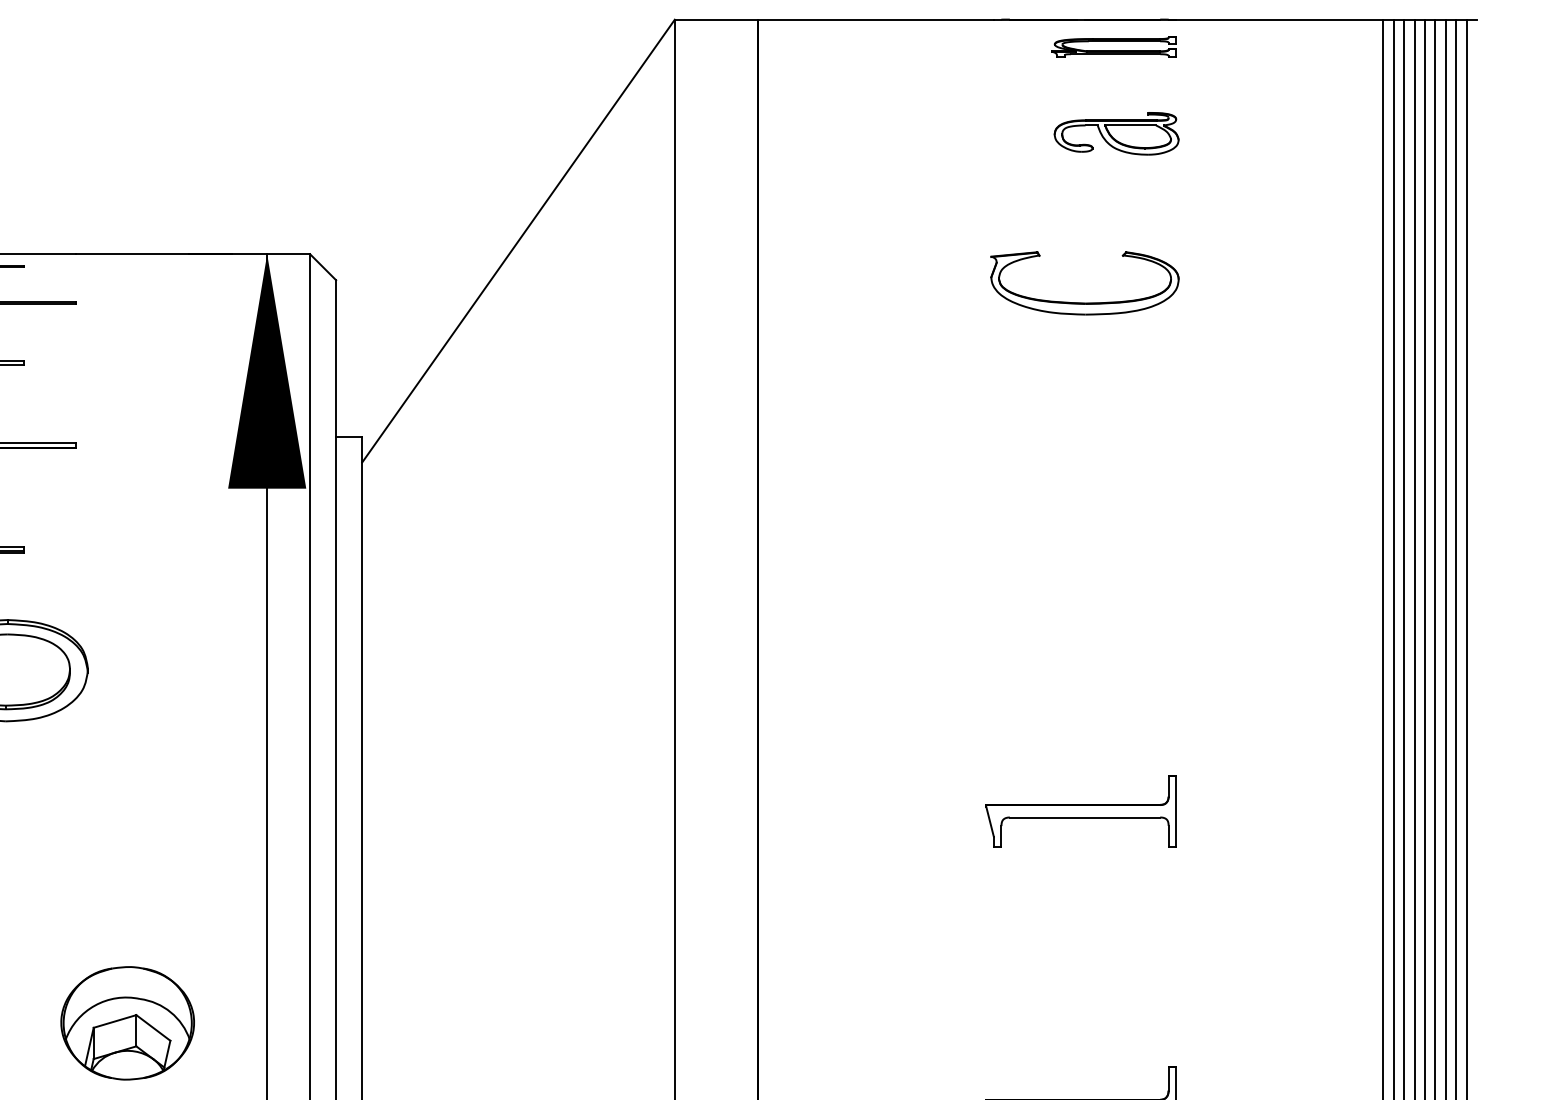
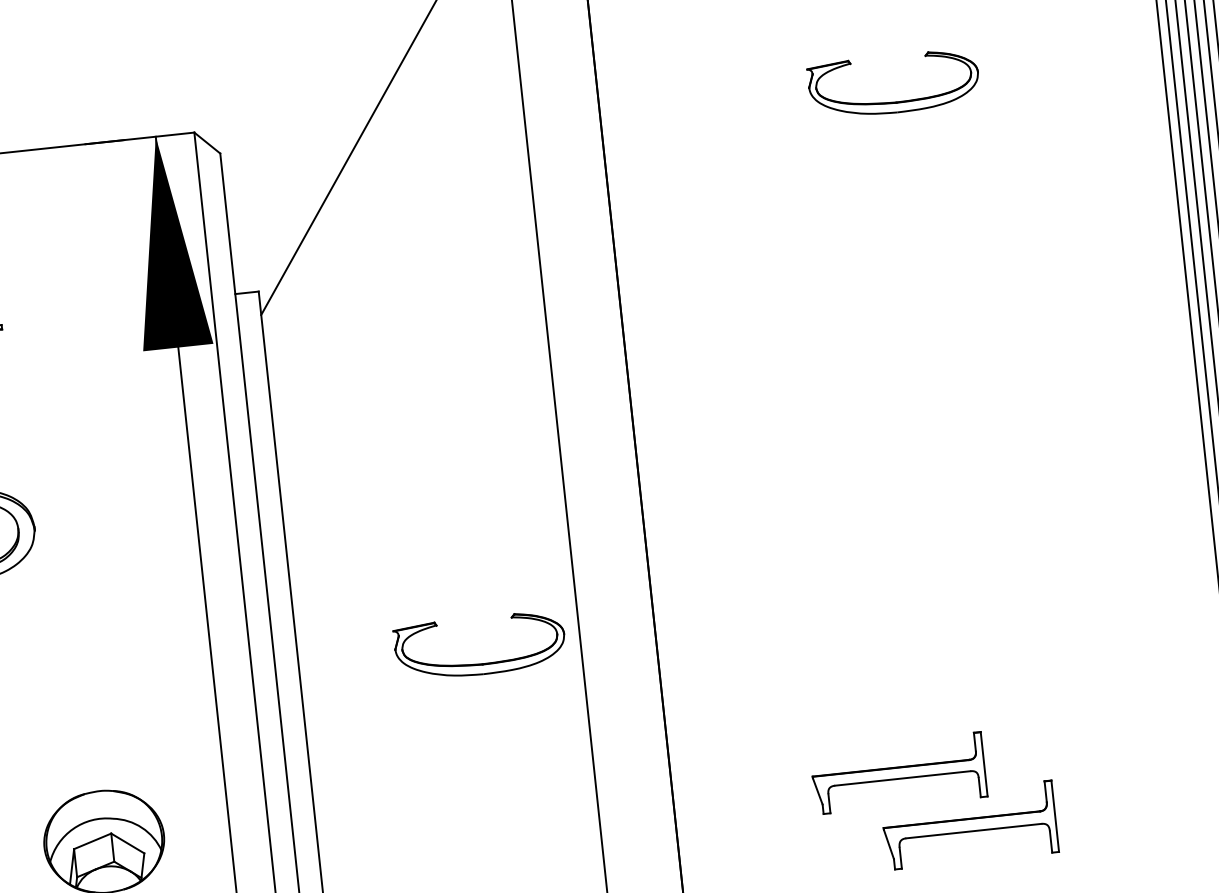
part: (1080, 811) -> (898, 773), moved
part: (563, 871) -> (481, 663), added

